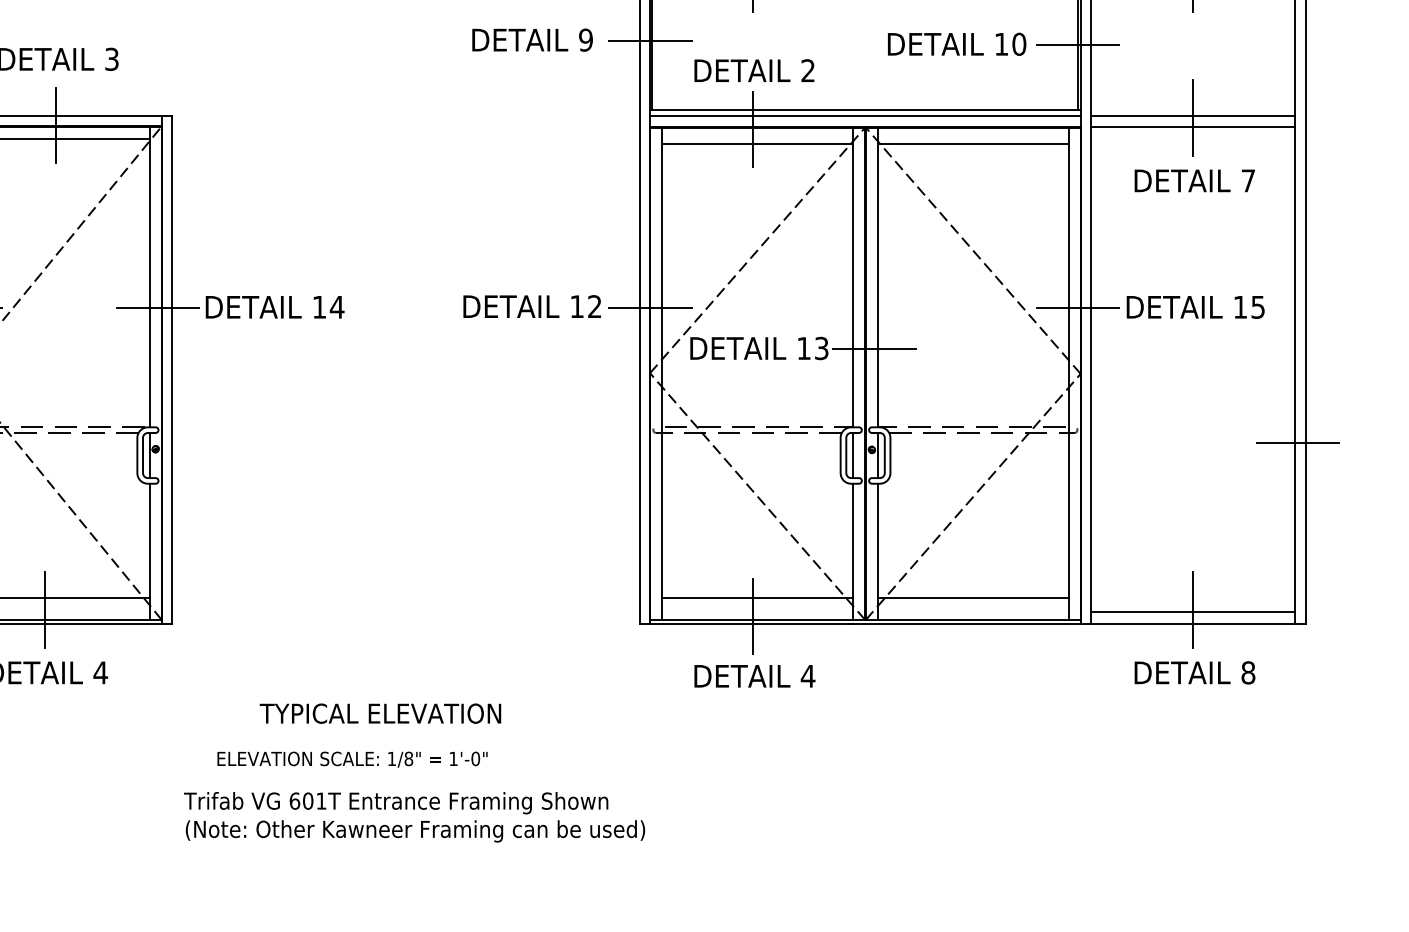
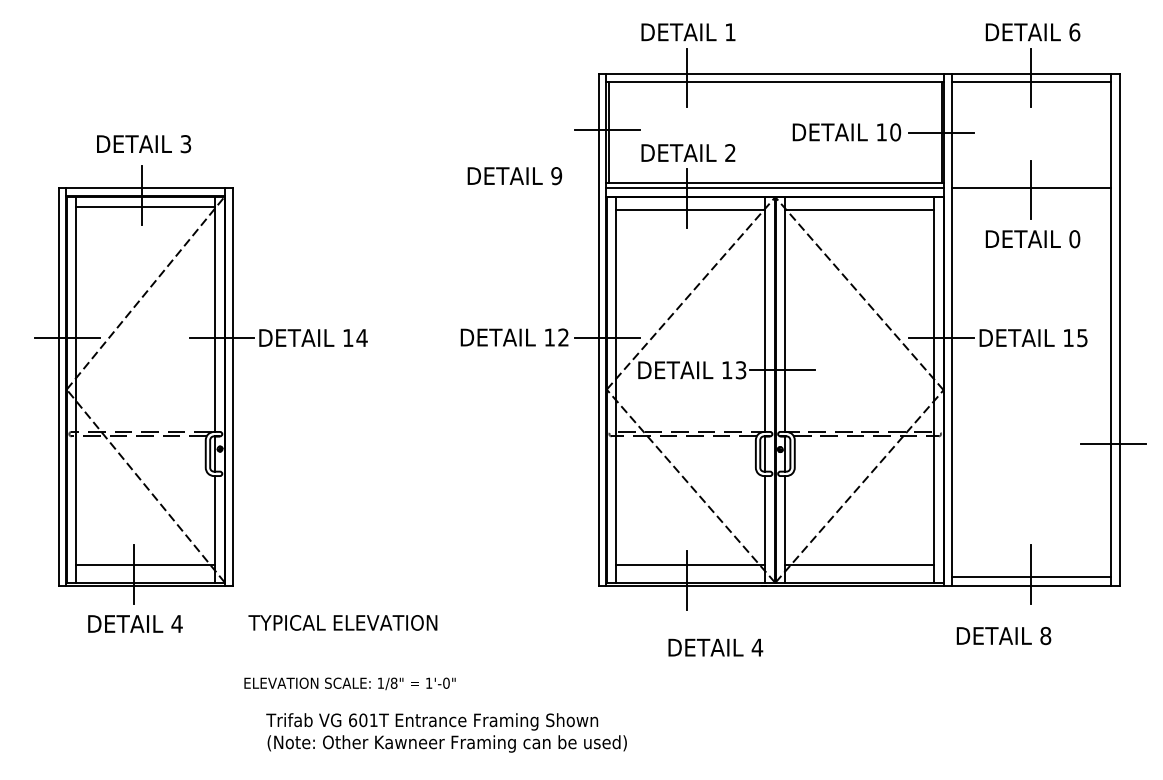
text: (532, 40) -> (514, 176), moved
line: (1191, 126) -> (1030, 196), removed
text: (1248, 181) -> (1074, 239), 7 -> 0
text: (1194, 673) -> (1003, 636), moved
text: (754, 676) -> (715, 647), moved
text: (379, 713) -> (342, 622), moved
text: (351, 759) -> (349, 683), moved
text: (414, 816) -> (446, 732), moved

